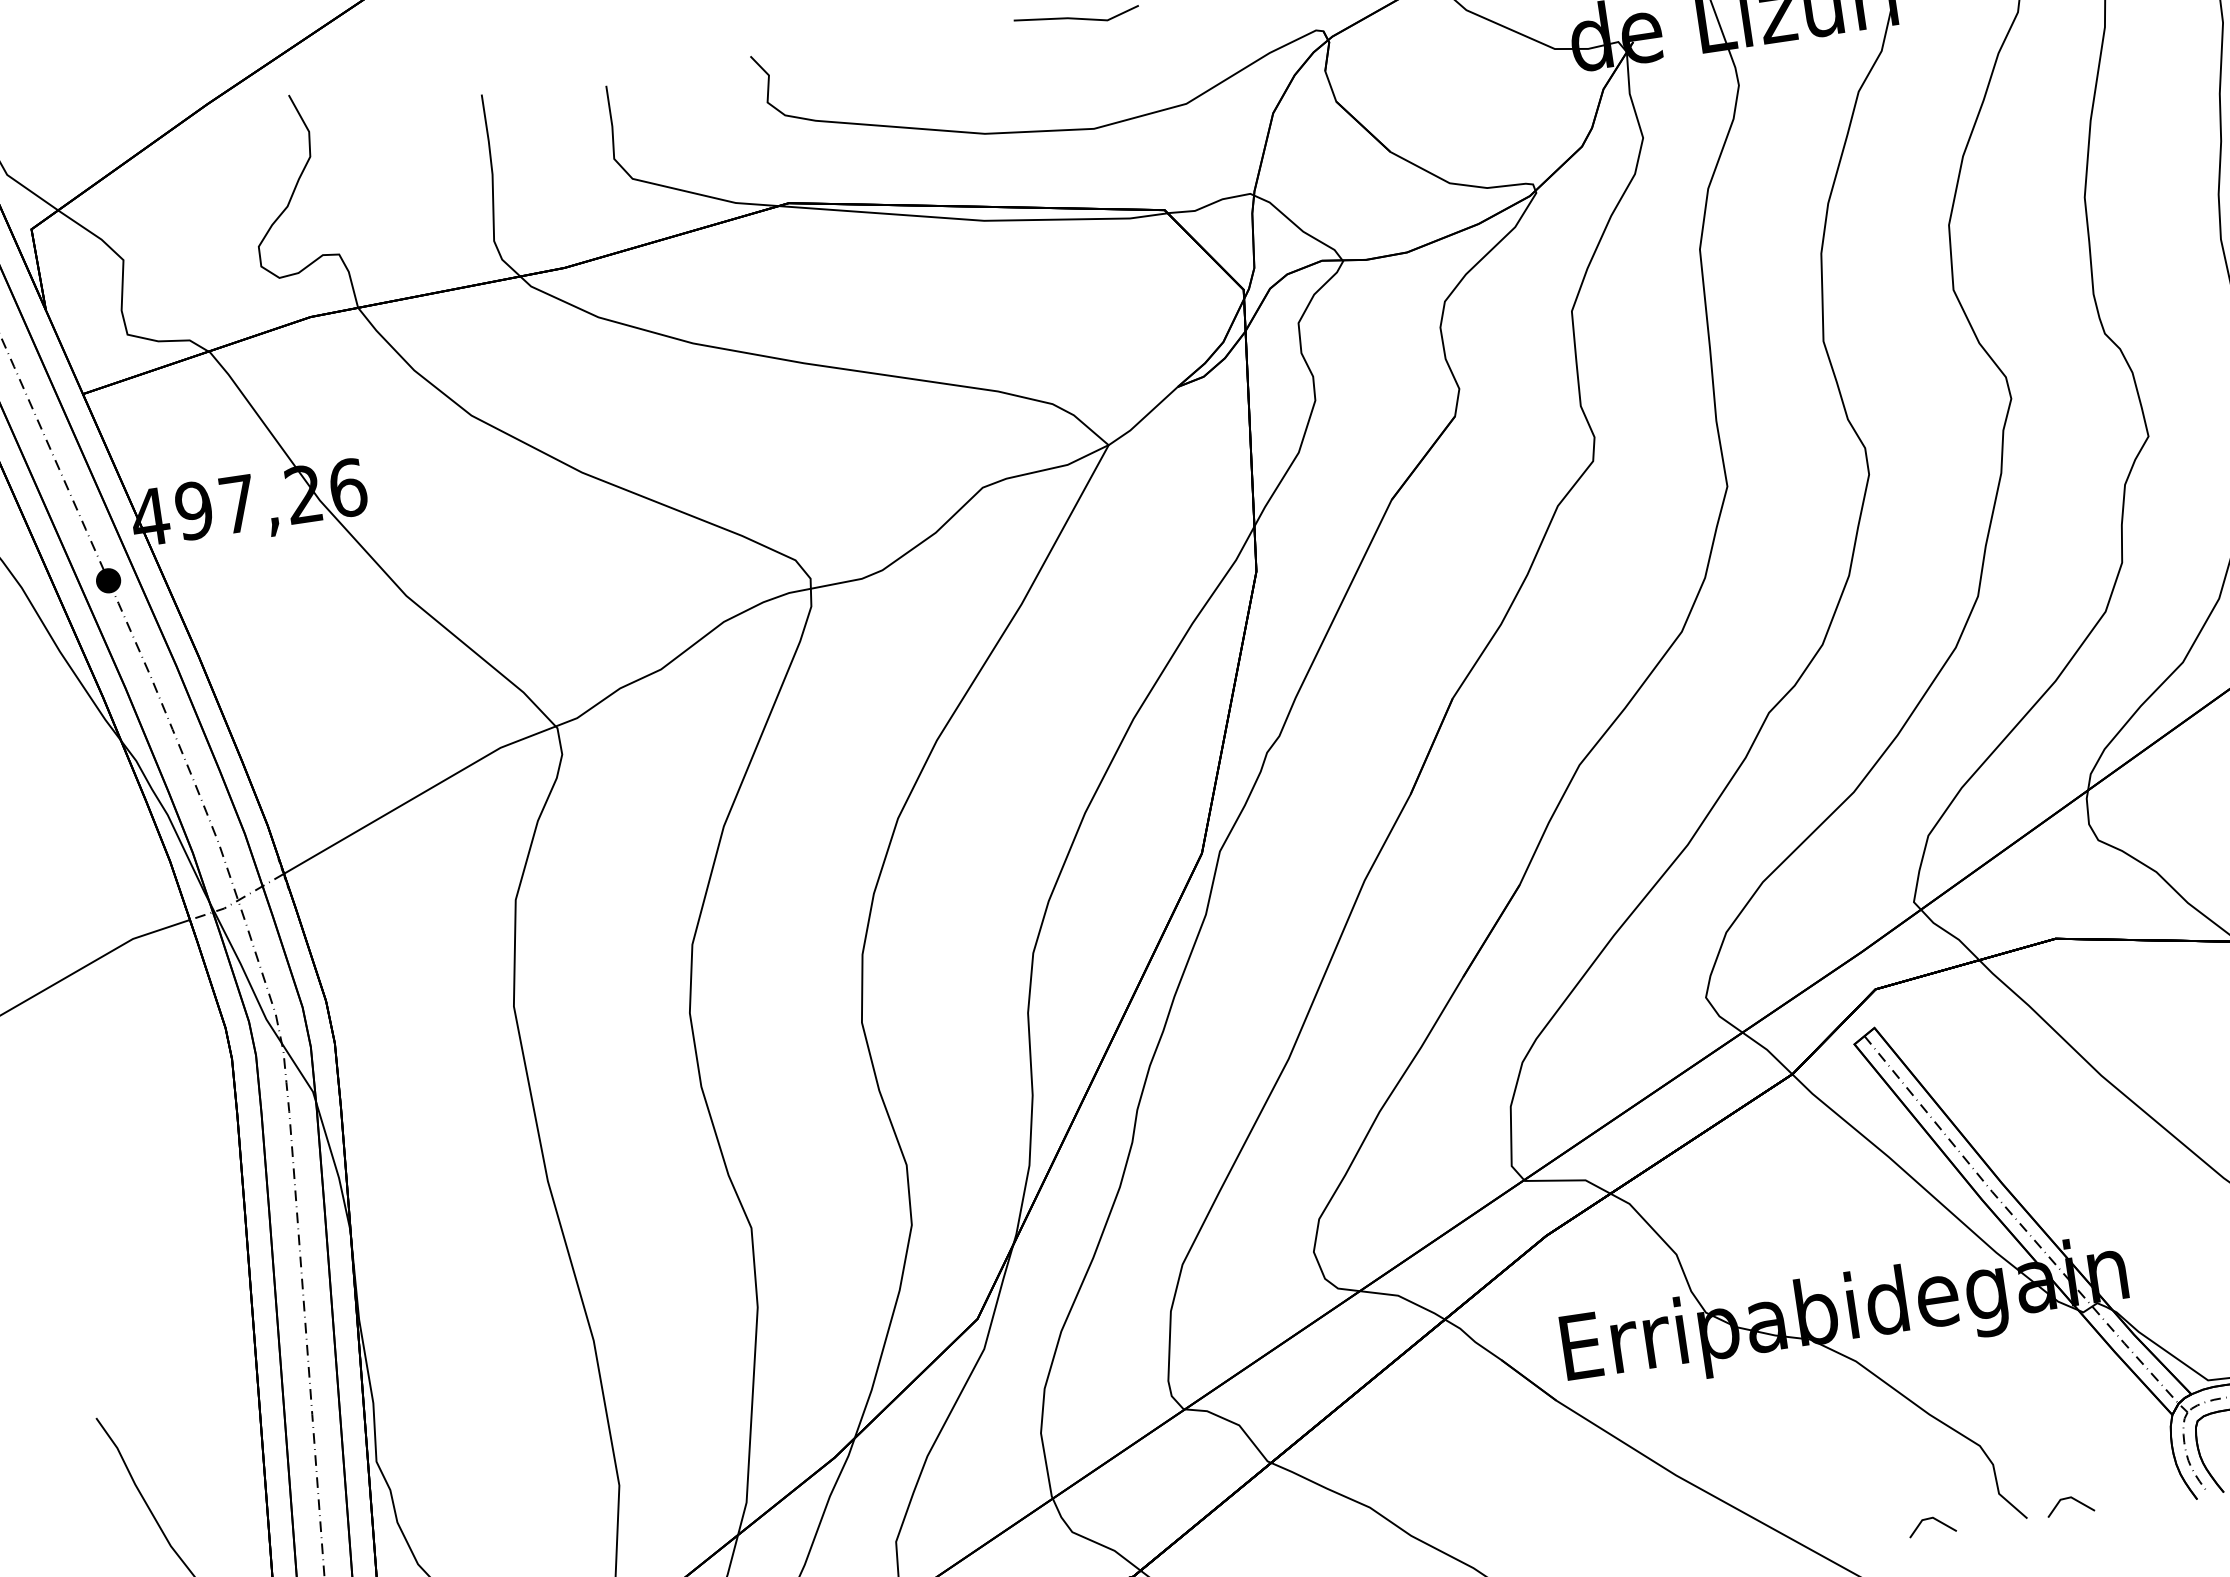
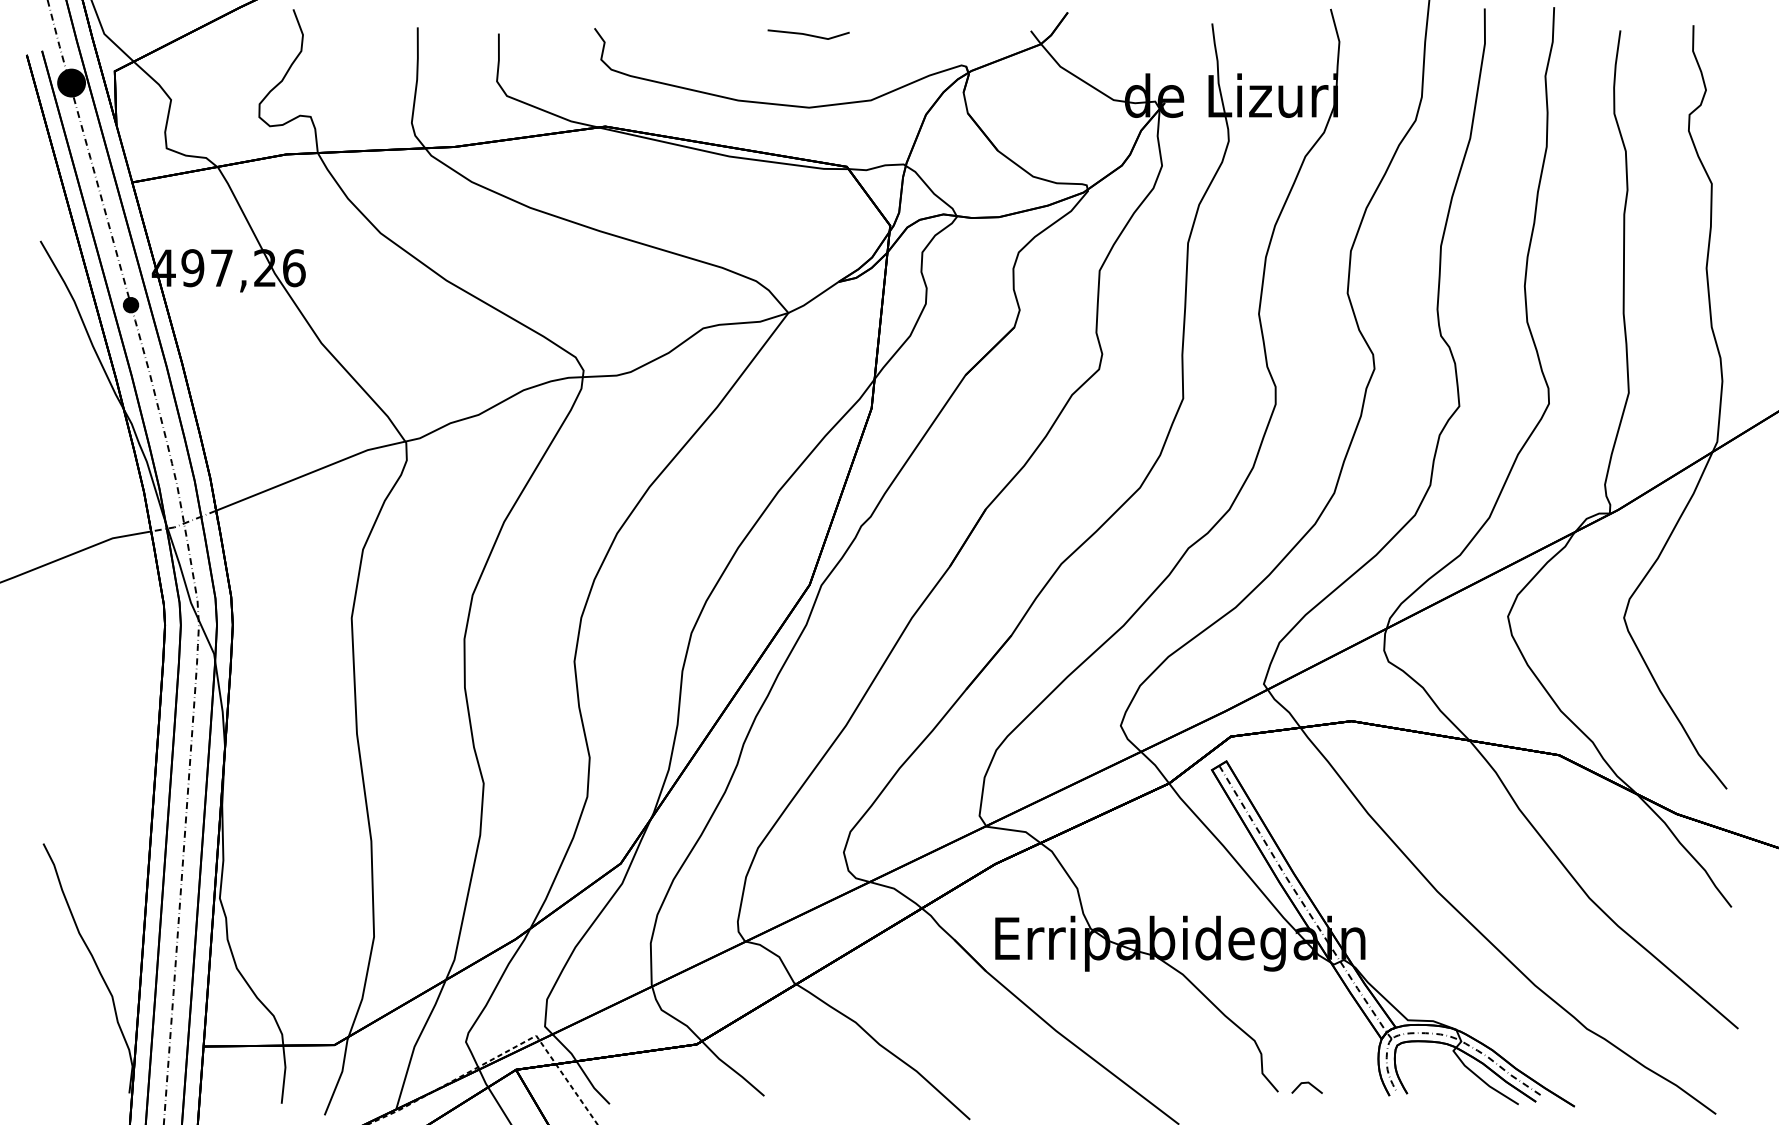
line: (1930, 1519) -> (1215, 1083), removed

